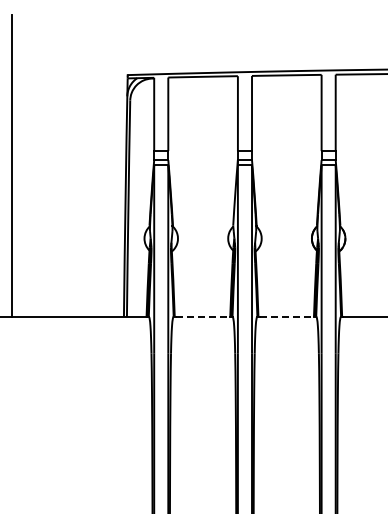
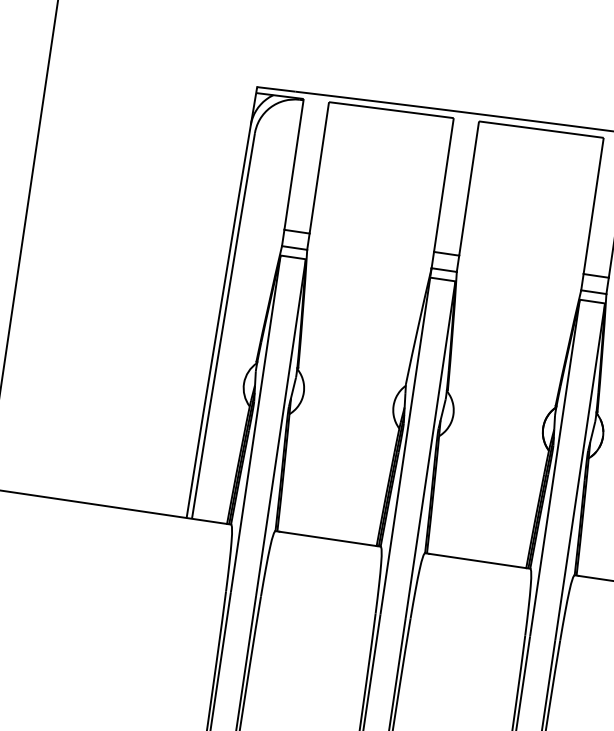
line: (203, 316) -> (328, 538), dashed -> solid
line: (287, 316) -> (478, 560), dashed -> solid

